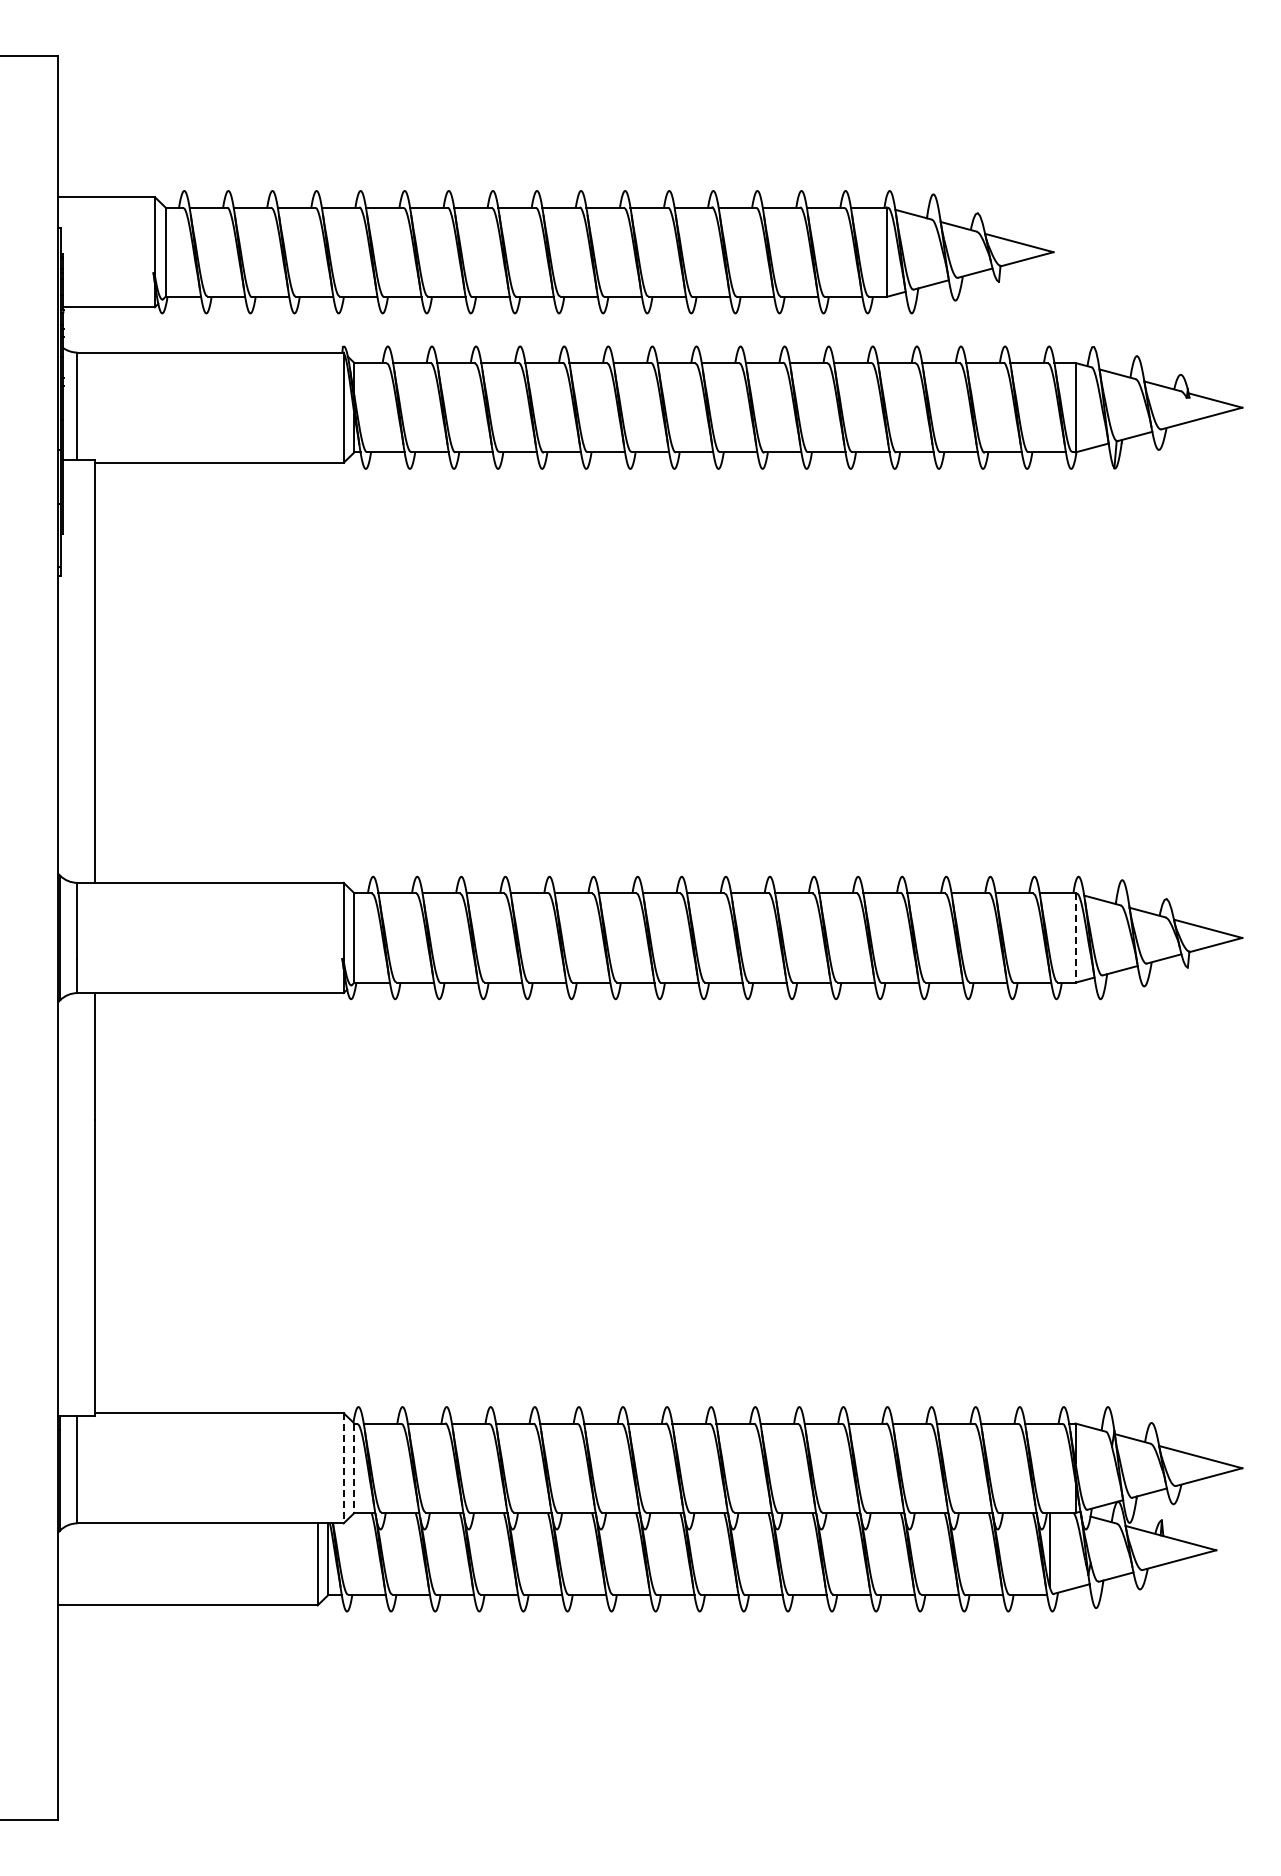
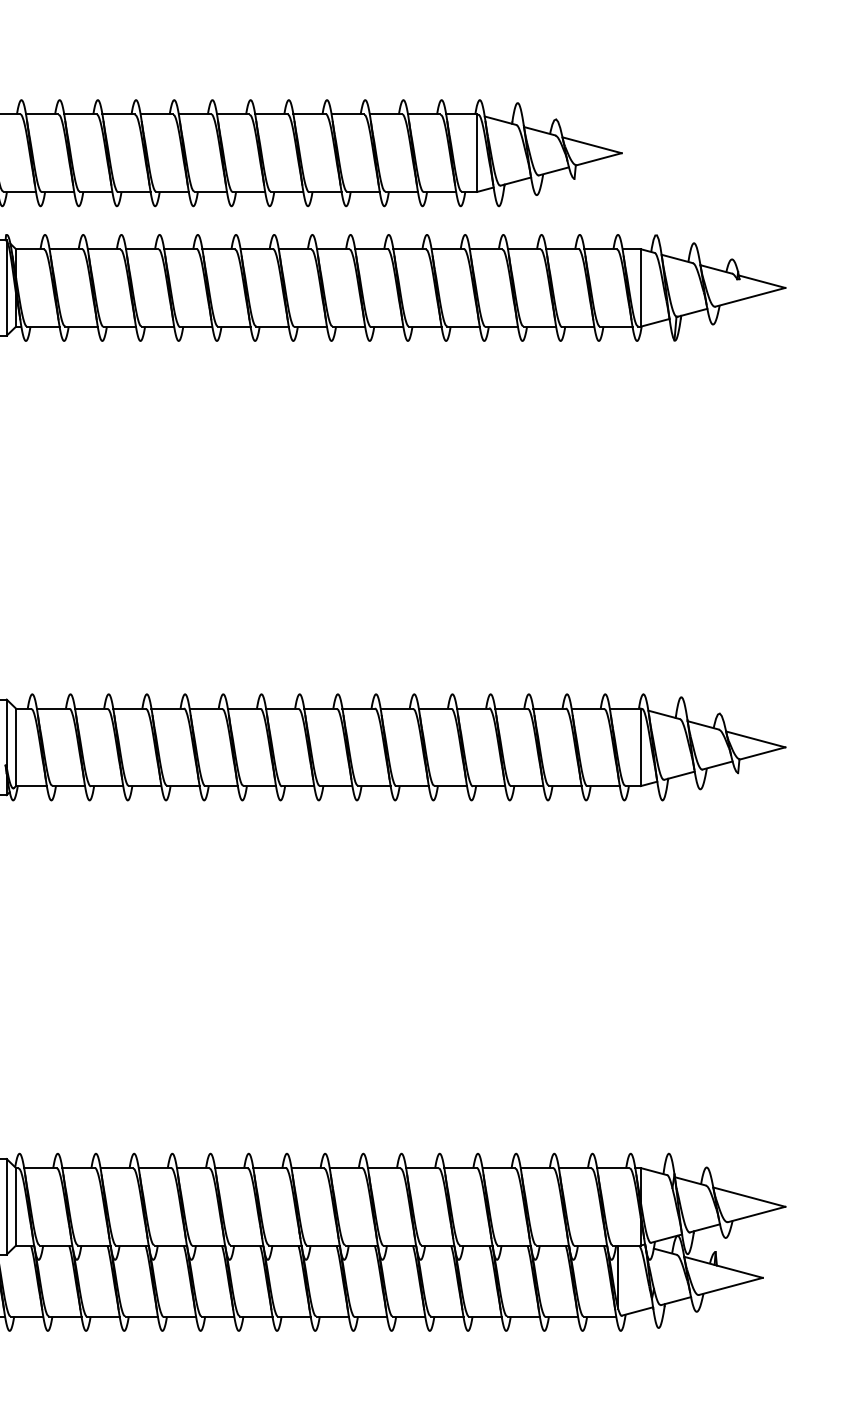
line: (1075, 937) -> (640, 746), dashed -> solid
line: (343, 1468) -> (6, 1207), dashed -> solid
line: (354, 1468) -> (16, 1207), dashed -> solid

